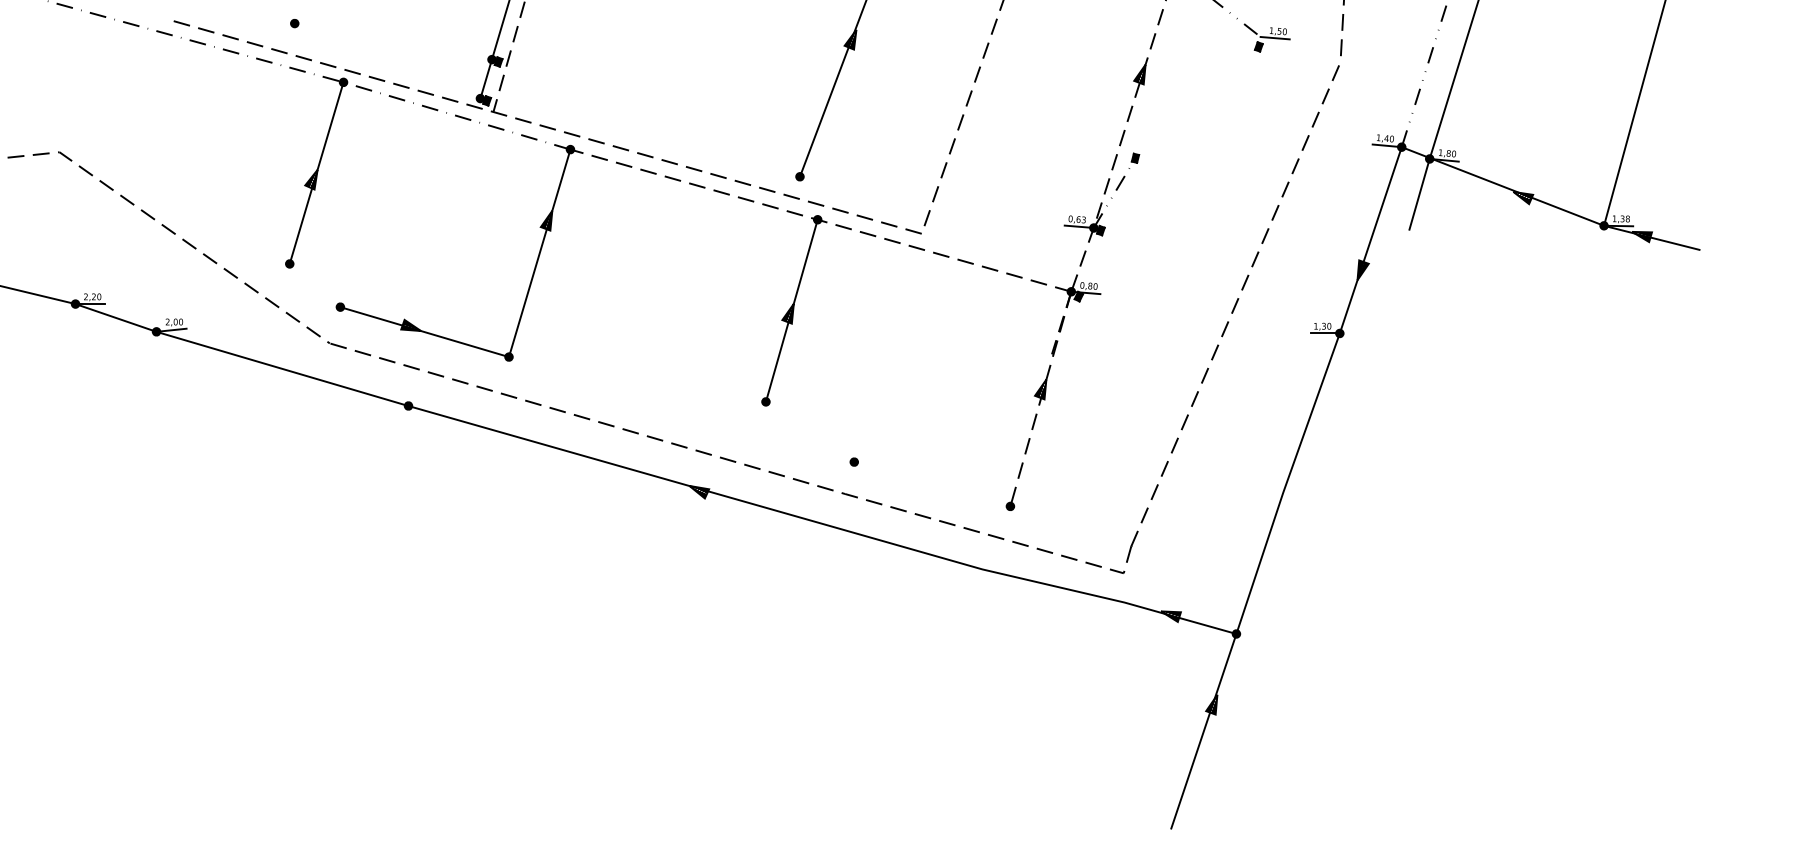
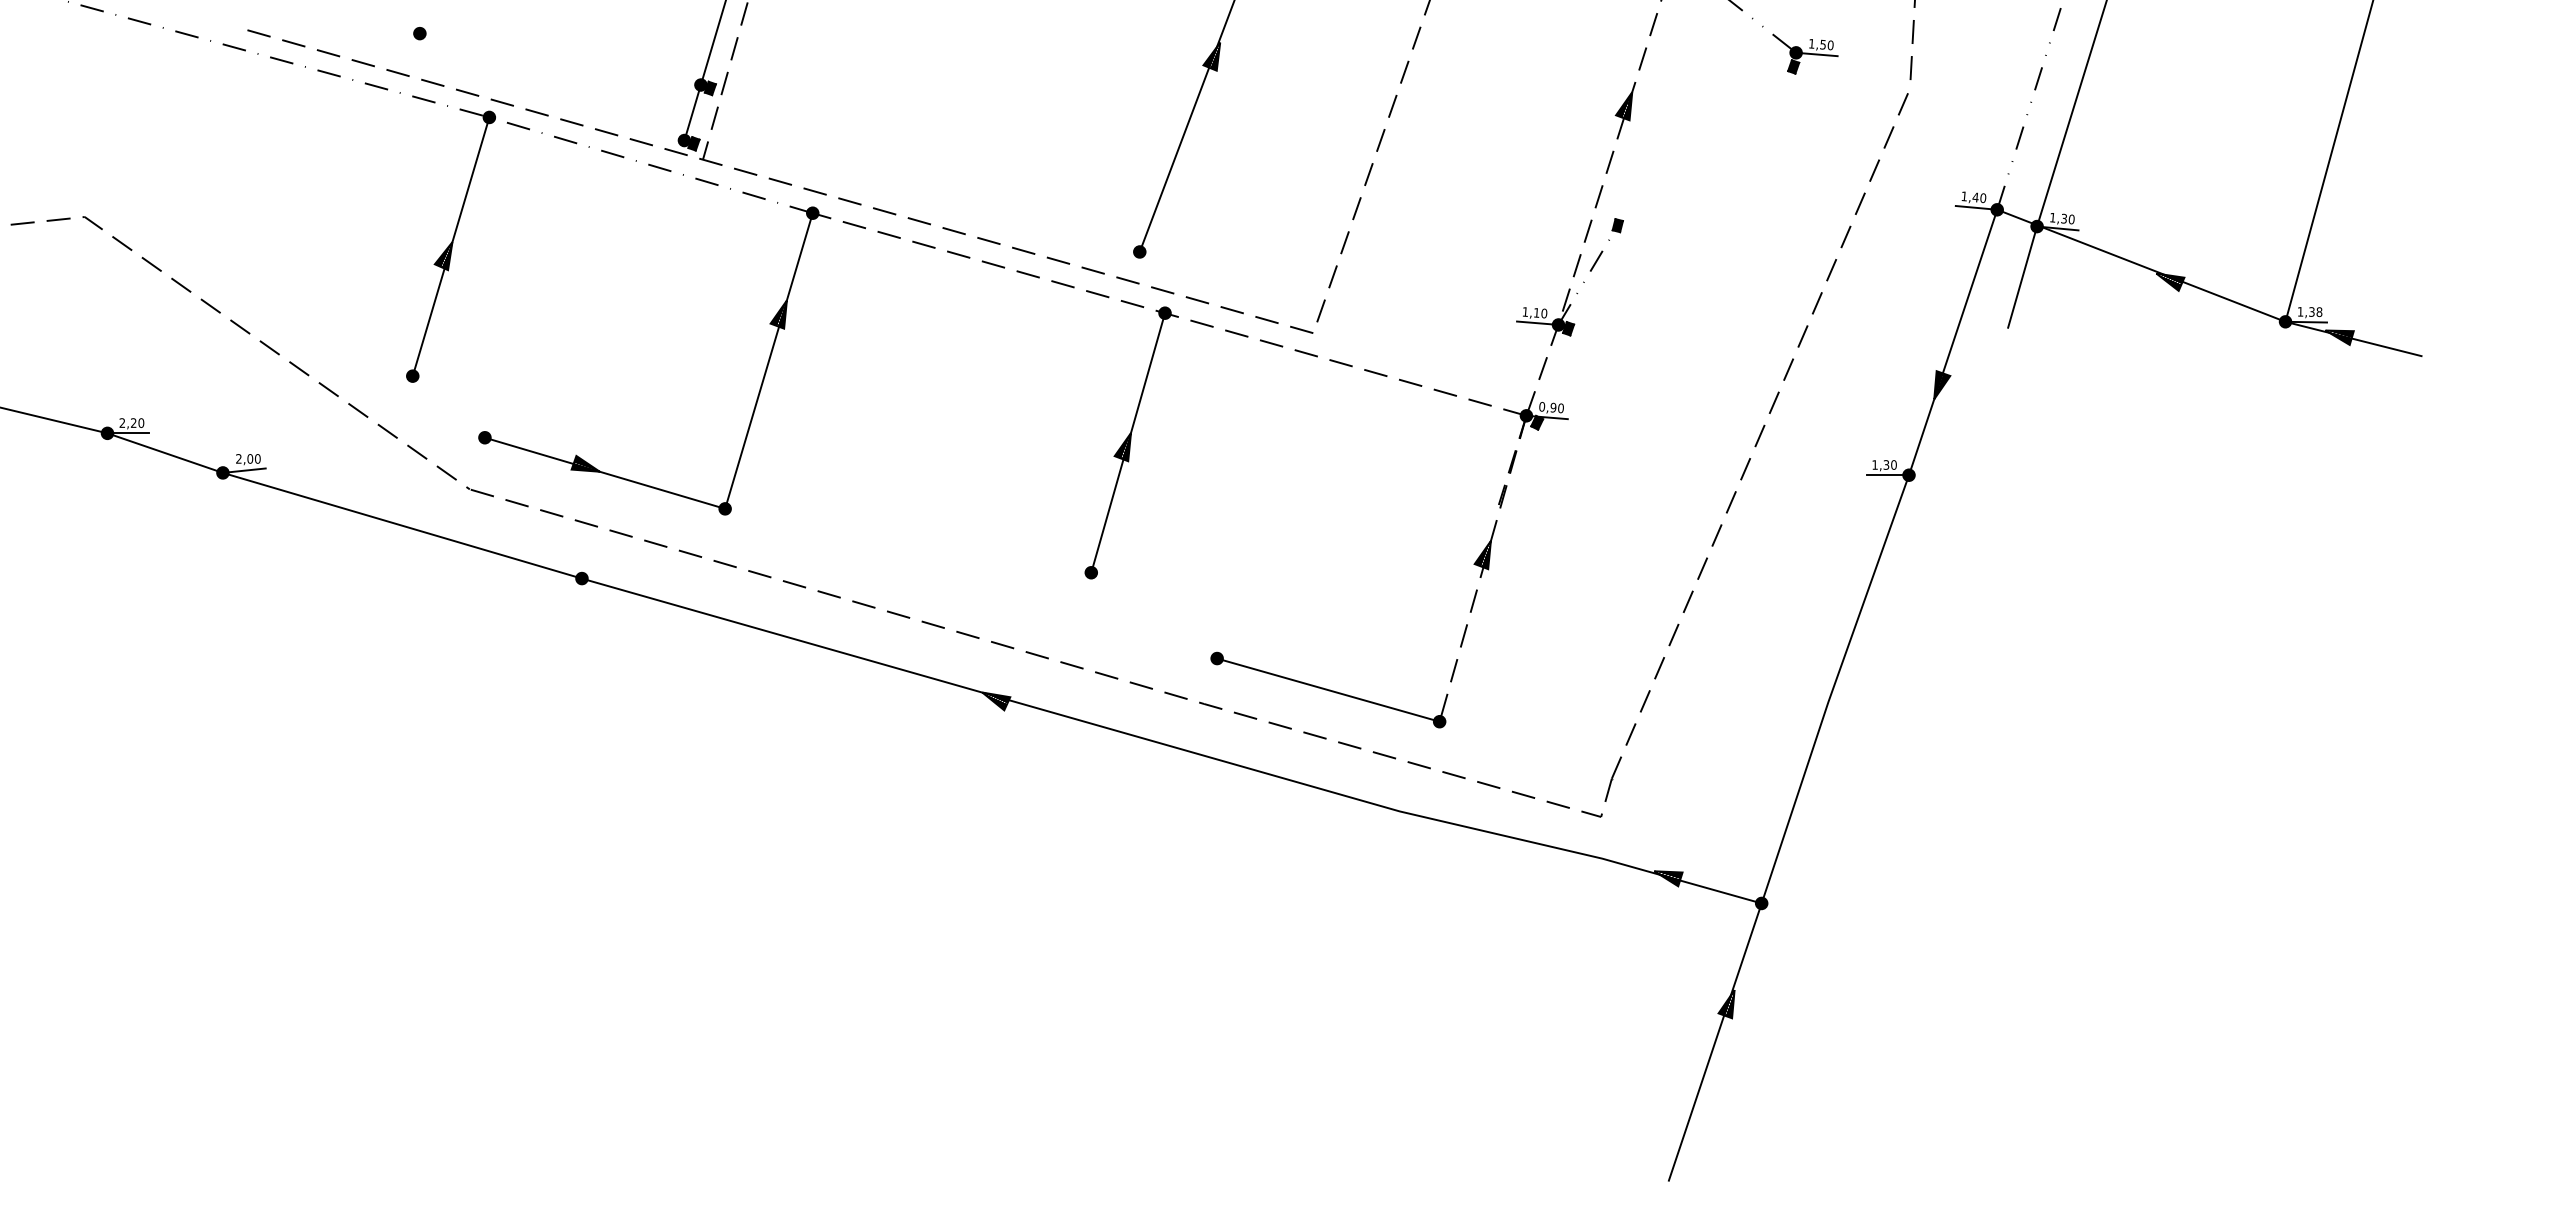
fill: (1260, 36) -> (1795, 52), added
text: (1448, 153) -> (2064, 218), 1,80 -> 1,30
text: (1076, 219) -> (1534, 312), 0,63 -> 1,10
text: (1090, 285) -> (1553, 407), 0,80 -> 0,90
line: (932, 483) -> (1328, 689), added

